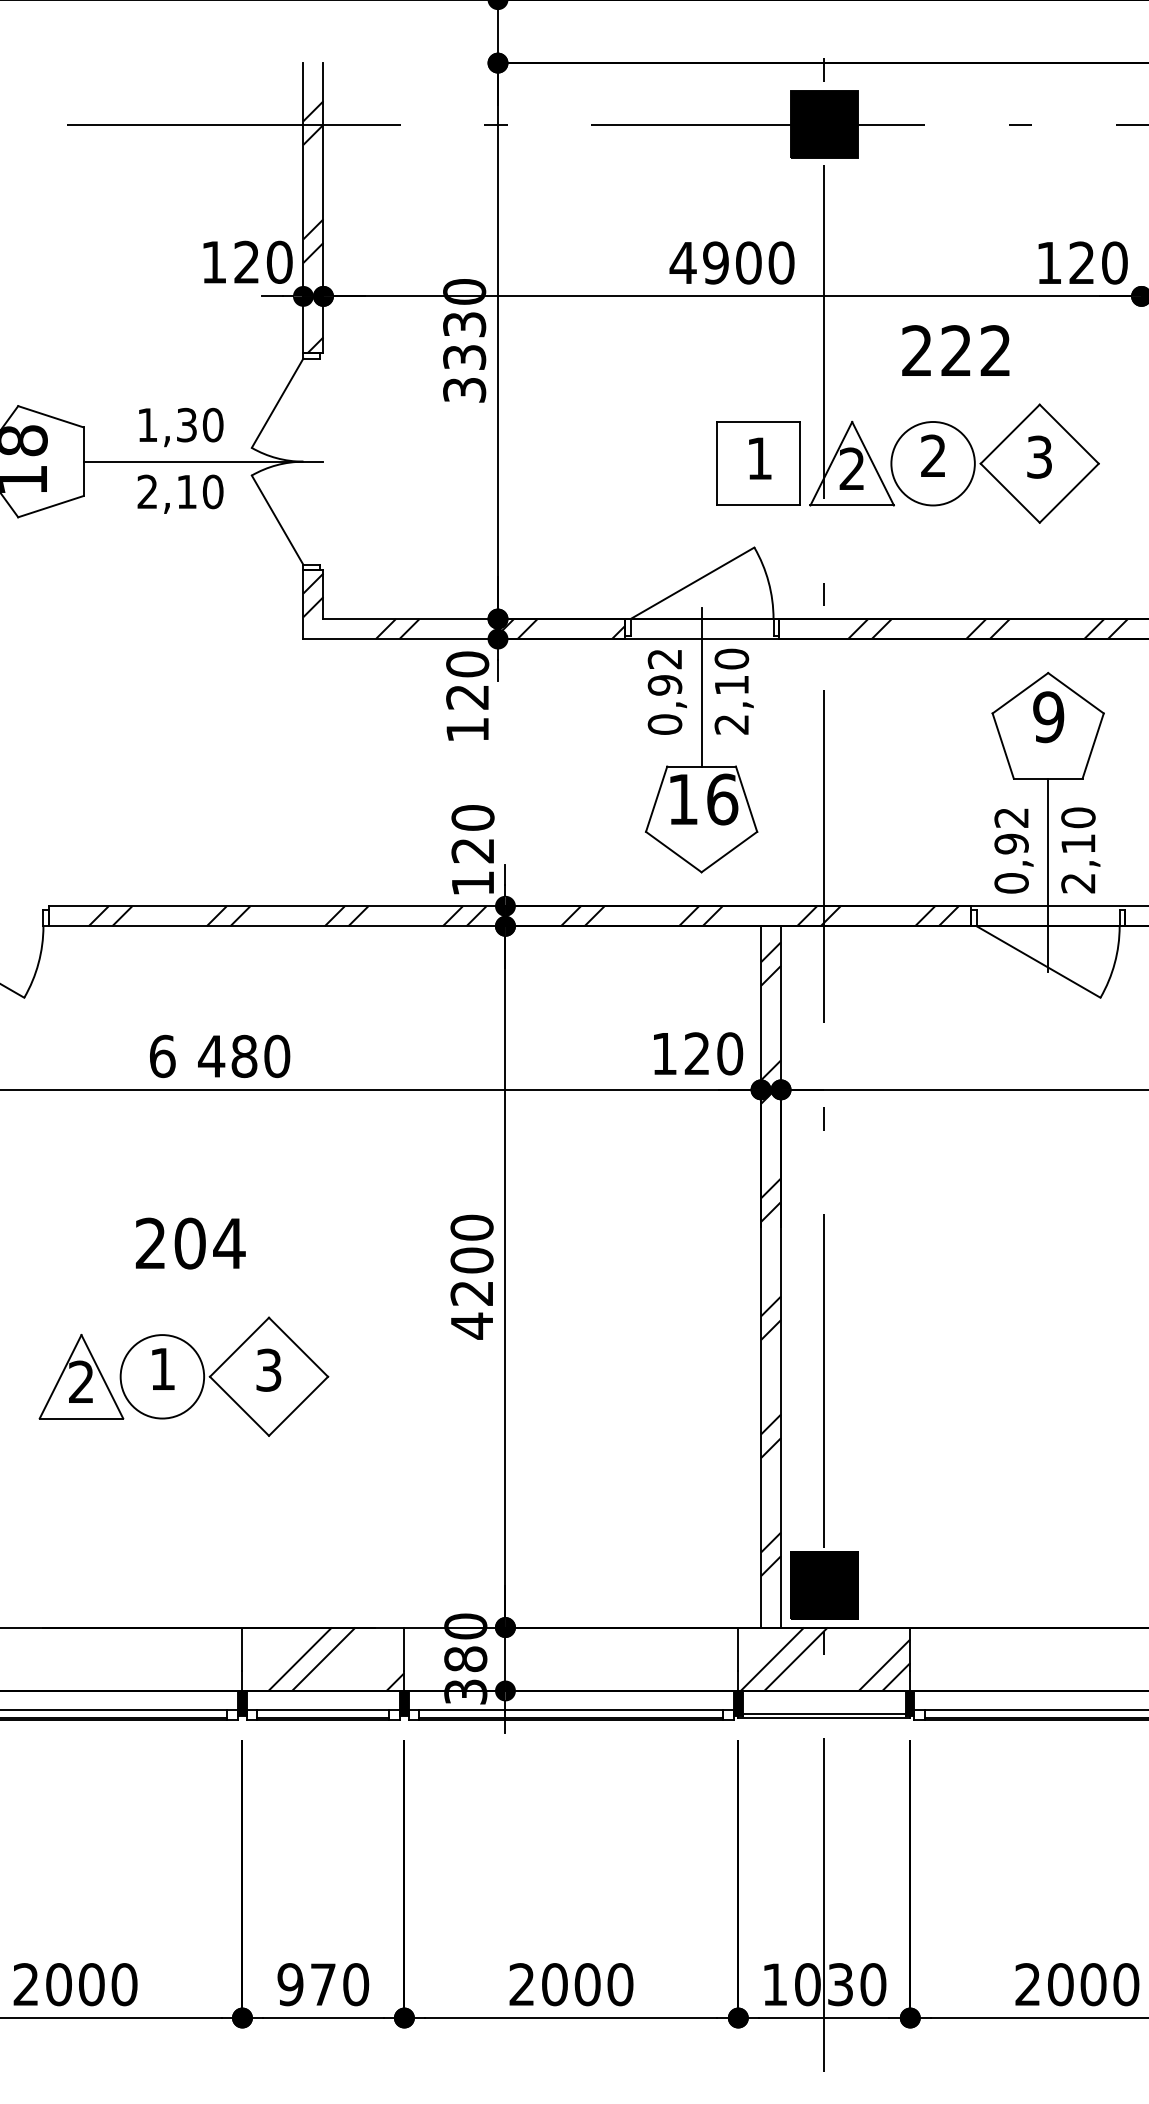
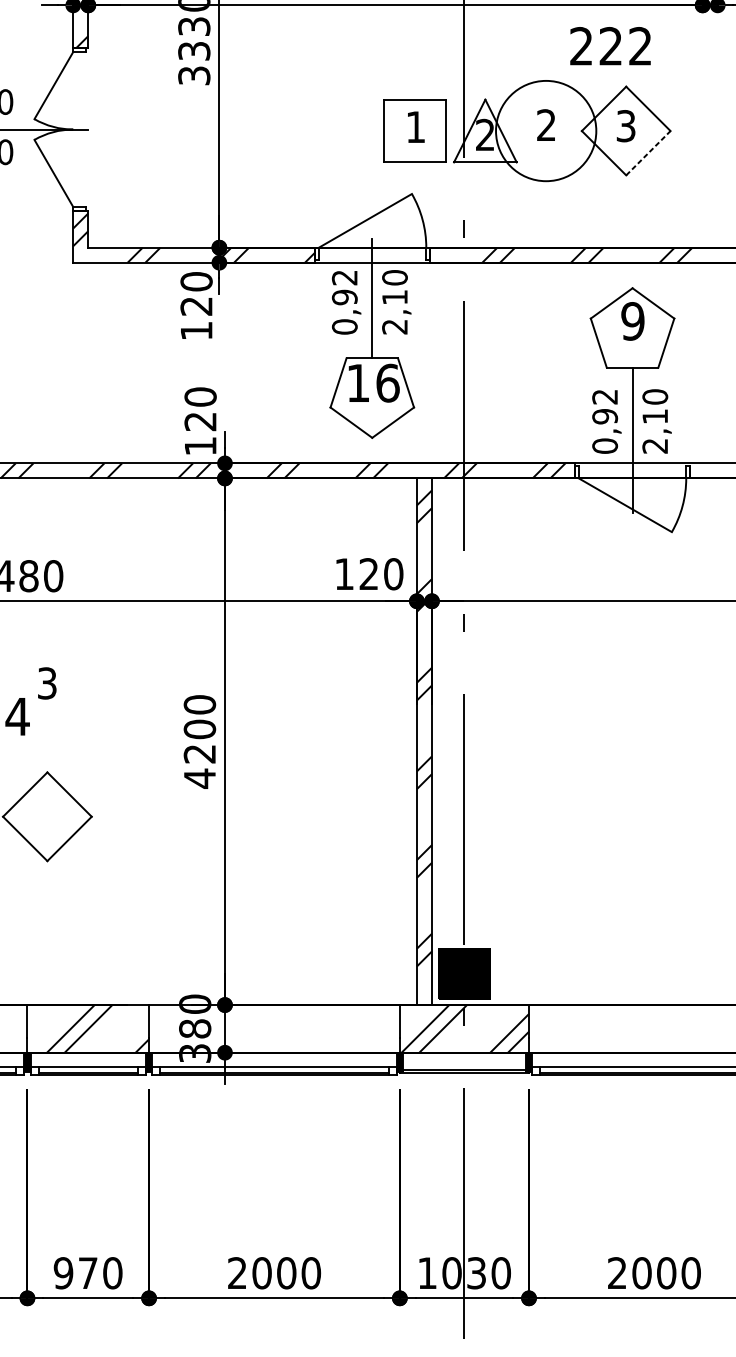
text: (955, 350) -> (610, 46), moved
circle: (932, 463) -> (545, 130), size x1.6
line: (1069, 493) -> (648, 153), solid -> dashed
text: (268, 1369) -> (47, 682), moved

